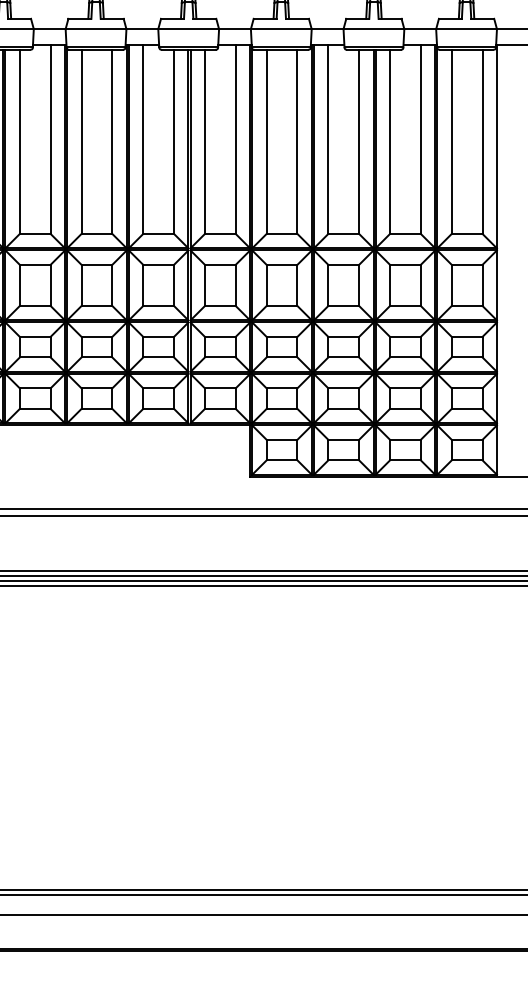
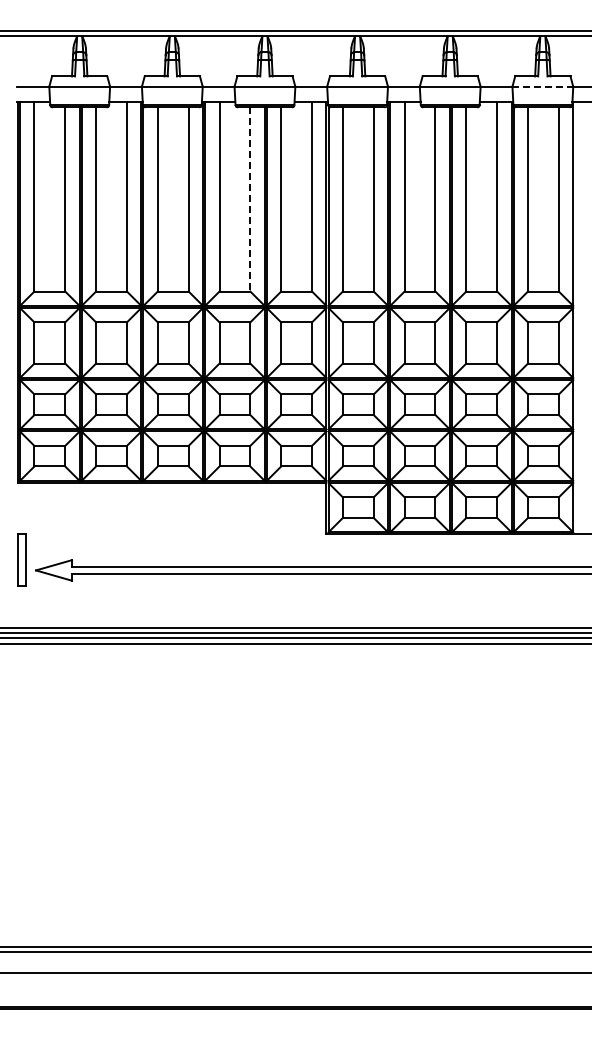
line: (467, 28) -> (543, 86), solid -> dashed
line: (174, 141) -> (250, 199), solid -> dashed

